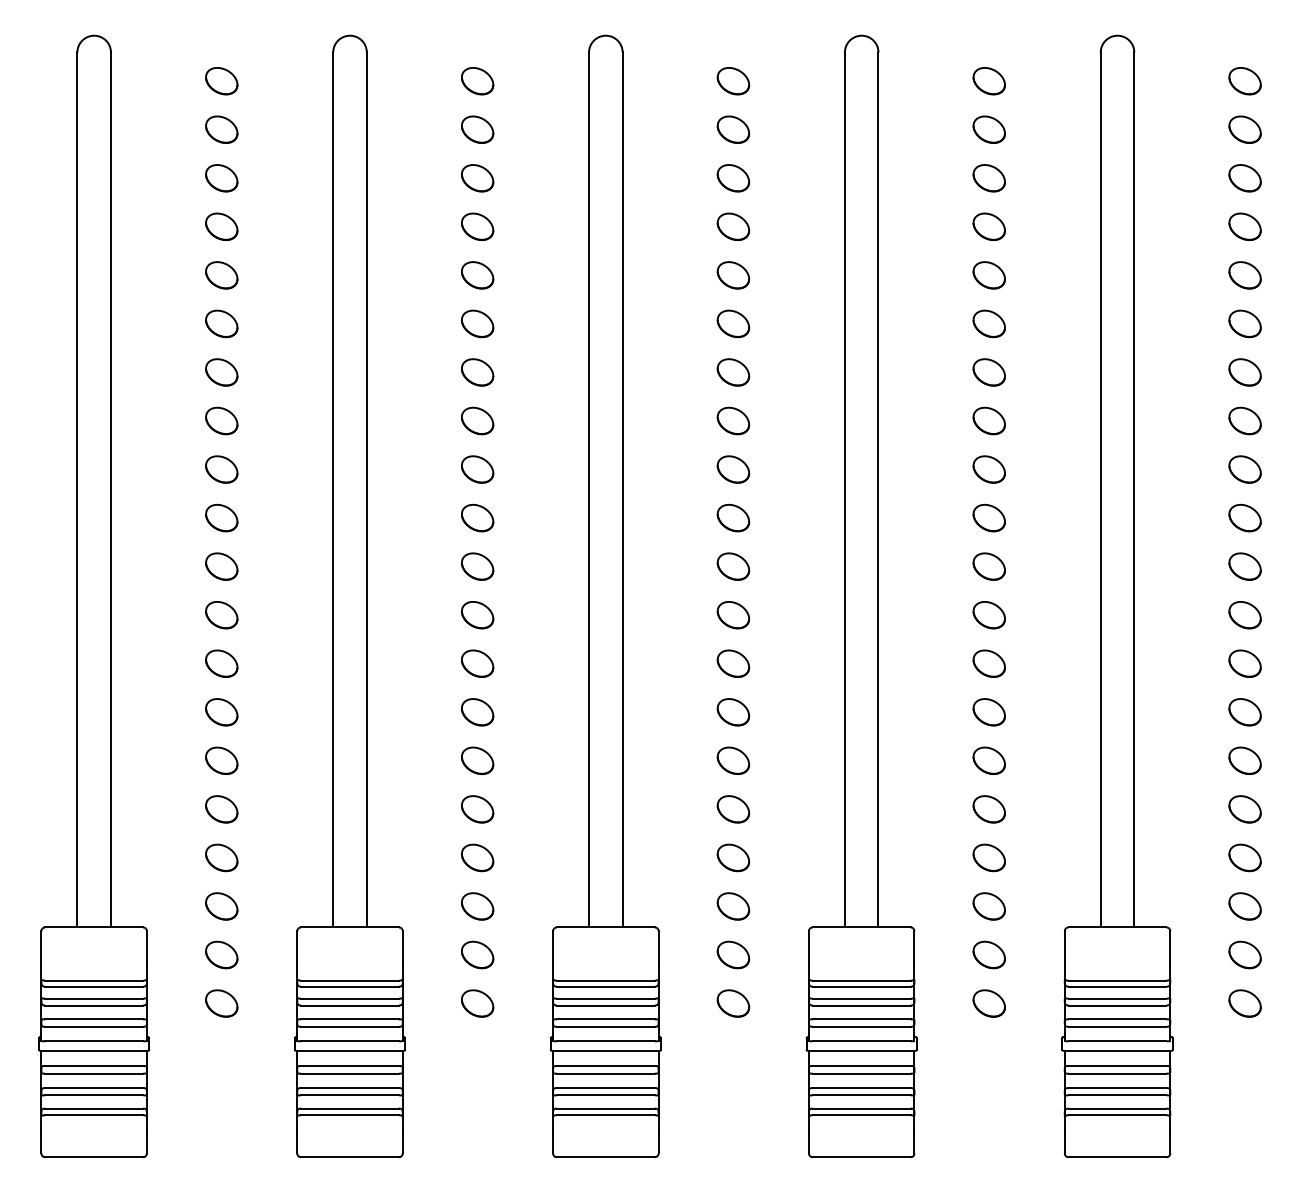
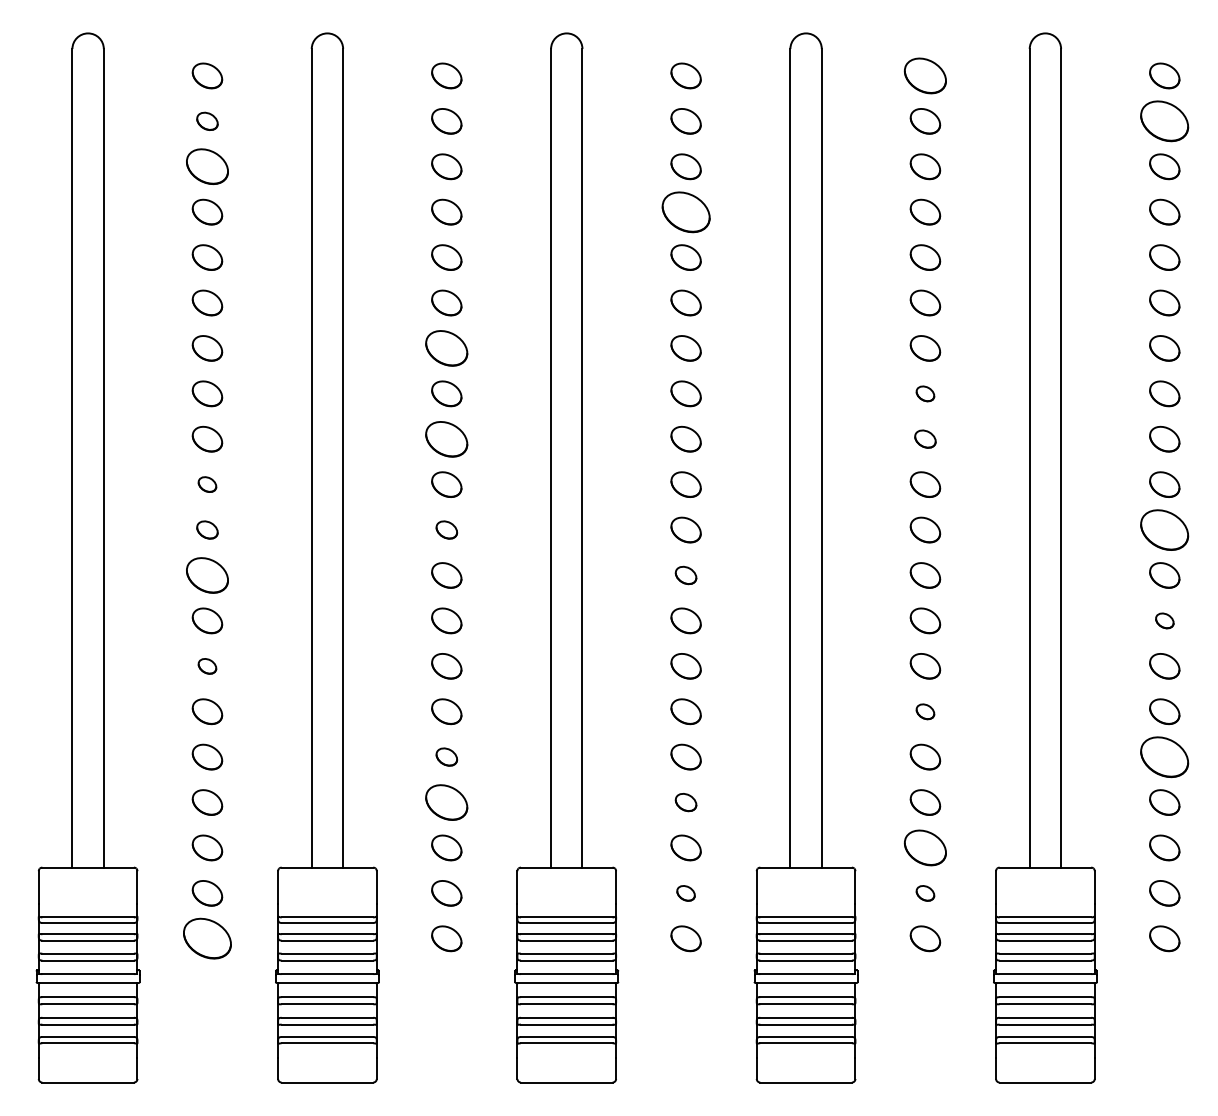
part: (989, 80) -> (925, 75), size x1.4
part: (221, 129) -> (207, 121), size x0.7
part: (1244, 129) -> (1164, 121), size x1.6
part: (221, 177) -> (207, 166), size x1.4
part: (732, 226) -> (685, 211), size x1.6
part: (477, 372) -> (446, 348), size x1.4
part: (989, 420) -> (925, 393), size x0.6
part: (477, 468) -> (446, 438), size x1.4
part: (989, 468) -> (925, 438), size x0.7
part: (221, 517) -> (207, 484), size x0.6
part: (221, 566) -> (207, 529), size x0.7
part: (477, 566) -> (446, 529), size x0.7
part: (1244, 566) -> (1164, 529), size x1.6
part: (221, 615) -> (207, 575), size x1.4
part: (732, 615) -> (685, 575), size x0.7
part: (1244, 663) -> (1164, 620), size x0.6
part: (221, 712) -> (207, 666), size x0.6
part: (989, 760) -> (925, 711), size x0.6
part: (477, 808) -> (446, 756), size x0.7
part: (1244, 808) -> (1164, 756), size x1.6
part: (477, 857) -> (446, 802), size x1.4
part: (732, 857) -> (685, 802), size x0.7
part: (989, 905) -> (925, 847), size x1.4
part: (732, 955) -> (685, 893), size x0.6
part: (989, 955) -> (925, 893), size x0.6
part: (221, 1003) -> (207, 938), size x1.6

